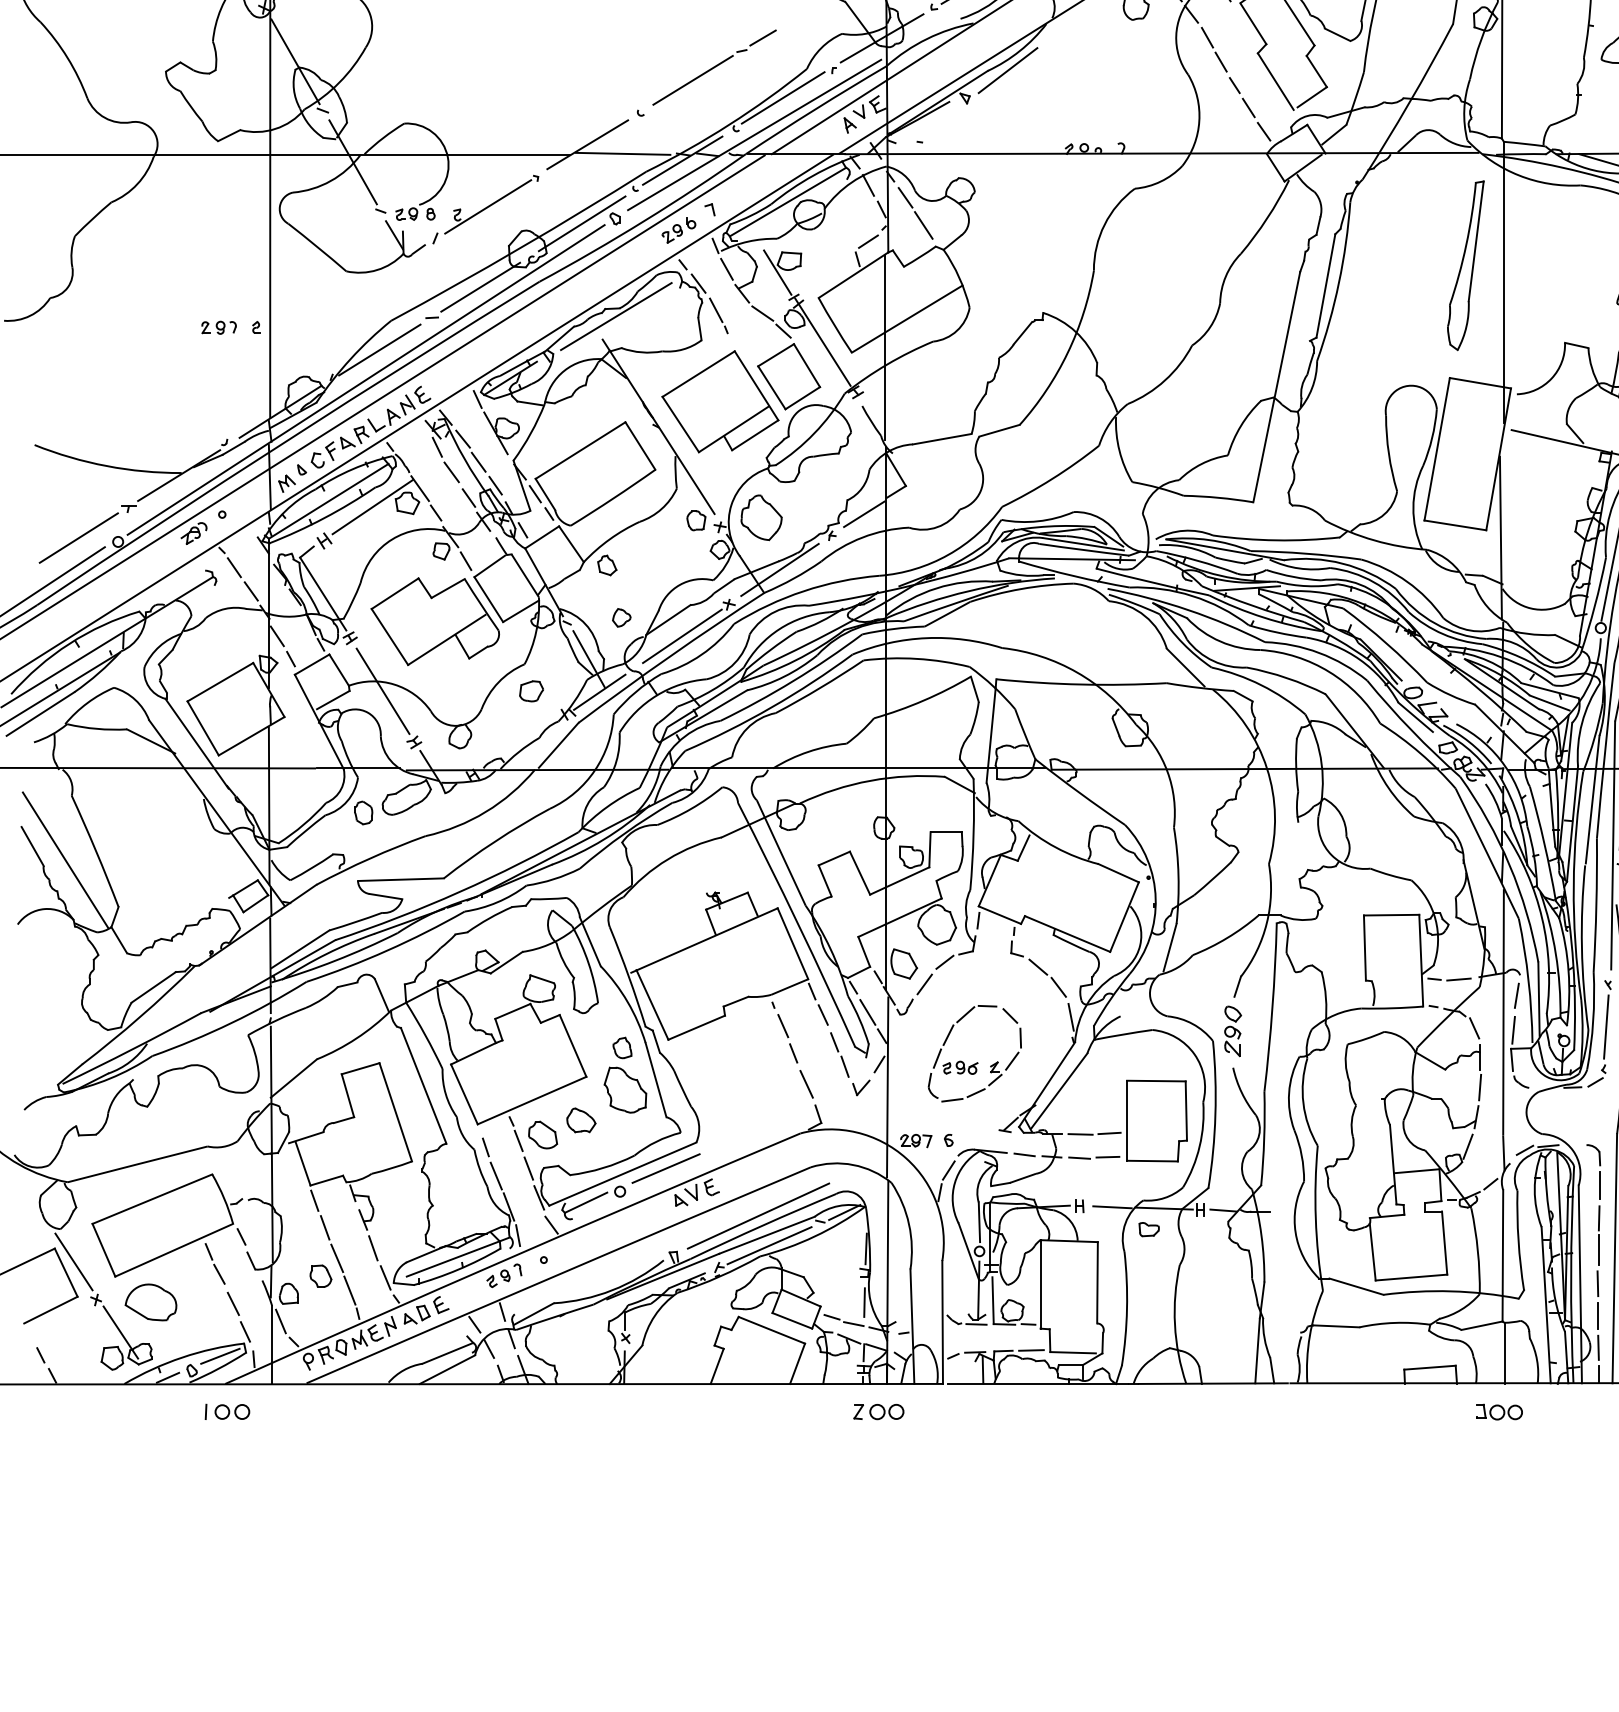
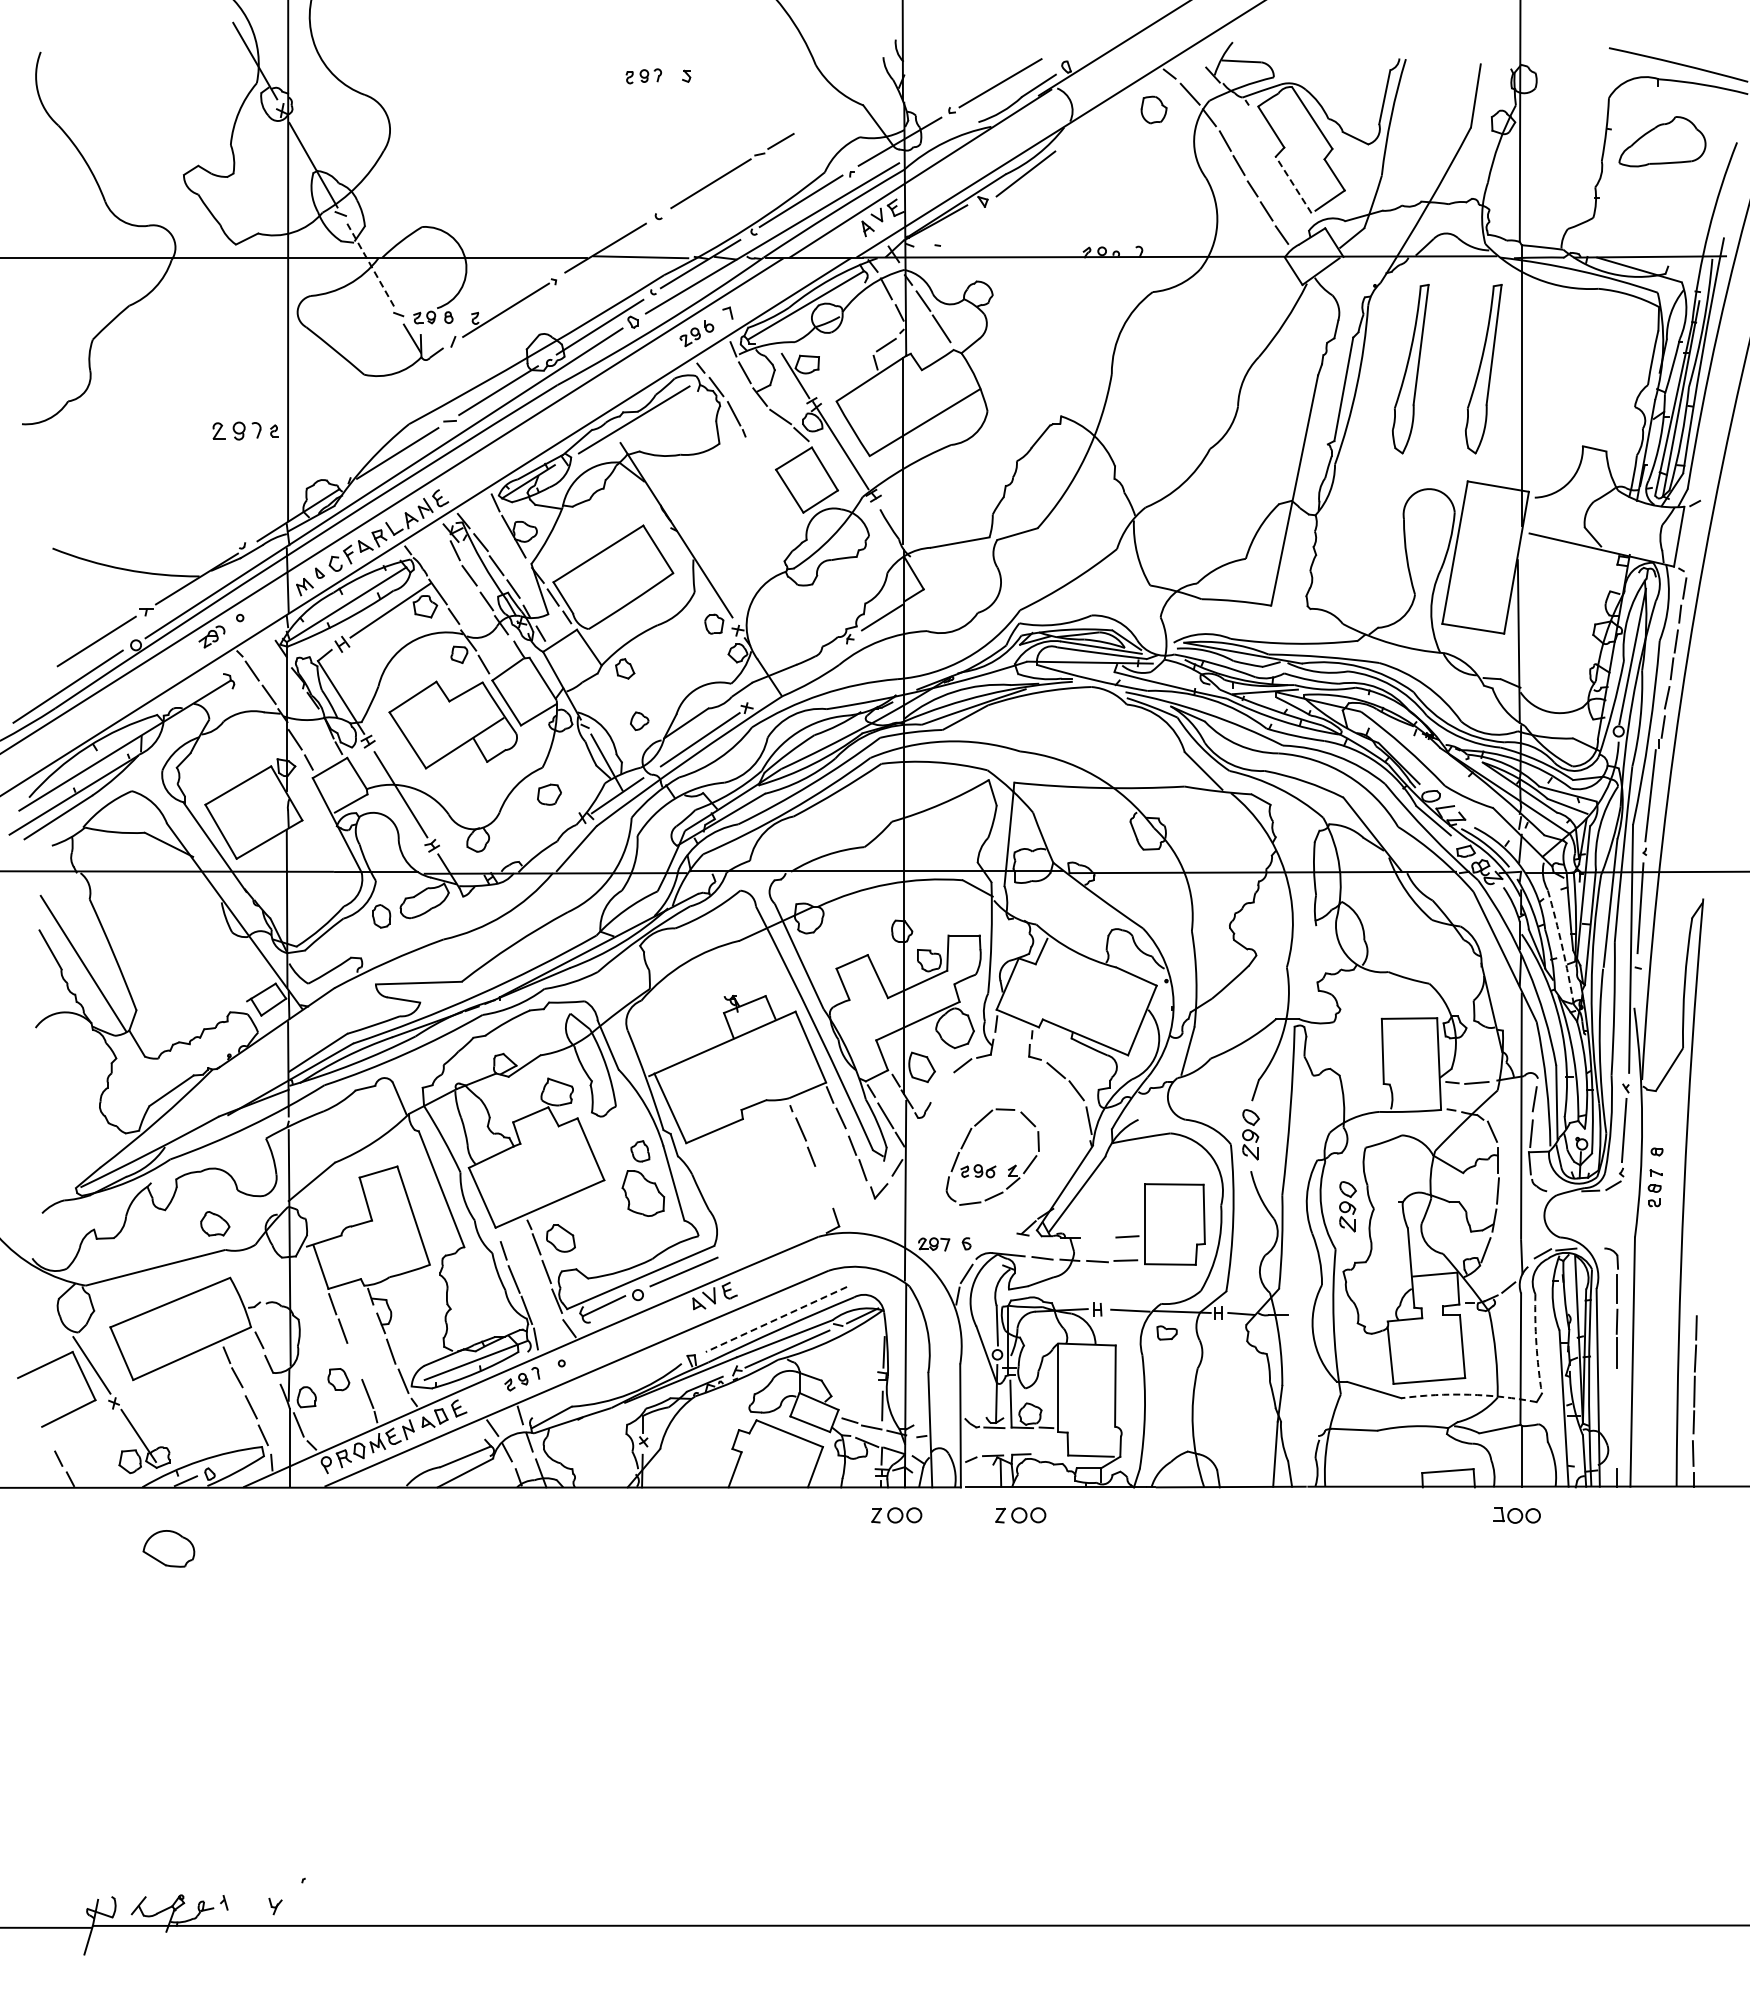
line: (1275, 81) -> (1293, 184), solid -> dashed
line: (353, 163) -> (371, 266), solid -> dashed
part: (1392, 266) -> (1410, 369), added
part: (218, 328) -> (236, 431), size x1.4
part: (720, 401) -> (738, 504), removed
part: (761, 518) -> (779, 621), removed
line: (779, 570) -> (797, 673), removed
arc: (1544, 843) -> (1562, 946), solid -> dashed
line: (924, 984) -> (942, 1087), removed
line: (806, 1084) -> (824, 1187), removed
part: (1329, 1103) -> (1347, 1206), added
part: (581, 1120) -> (215, 1223), moved
line: (1080, 1134) -> (1098, 1237), removed
line: (758, 1216) -> (776, 1319), solid -> dashed
arc: (1518, 1241) -> (1536, 1344), solid -> dashed
line: (336, 1258) -> (354, 1361), removed
line: (1597, 1283) -> (1615, 1386), removed
arc: (1451, 1291) -> (1469, 1394), solid -> dashed
part: (150, 1302) -> (168, 1548), moved
line: (1598, 1316) -> (1616, 1419), removed
line: (1598, 1348) -> (1616, 1451), removed
line: (1031, 1350) -> (1049, 1453), removed
line: (220, 1356) -> (238, 1459), removed
part: (227, 1412) -> (245, 1515), removed
part: (1002, 1412) -> (1020, 1515), added

